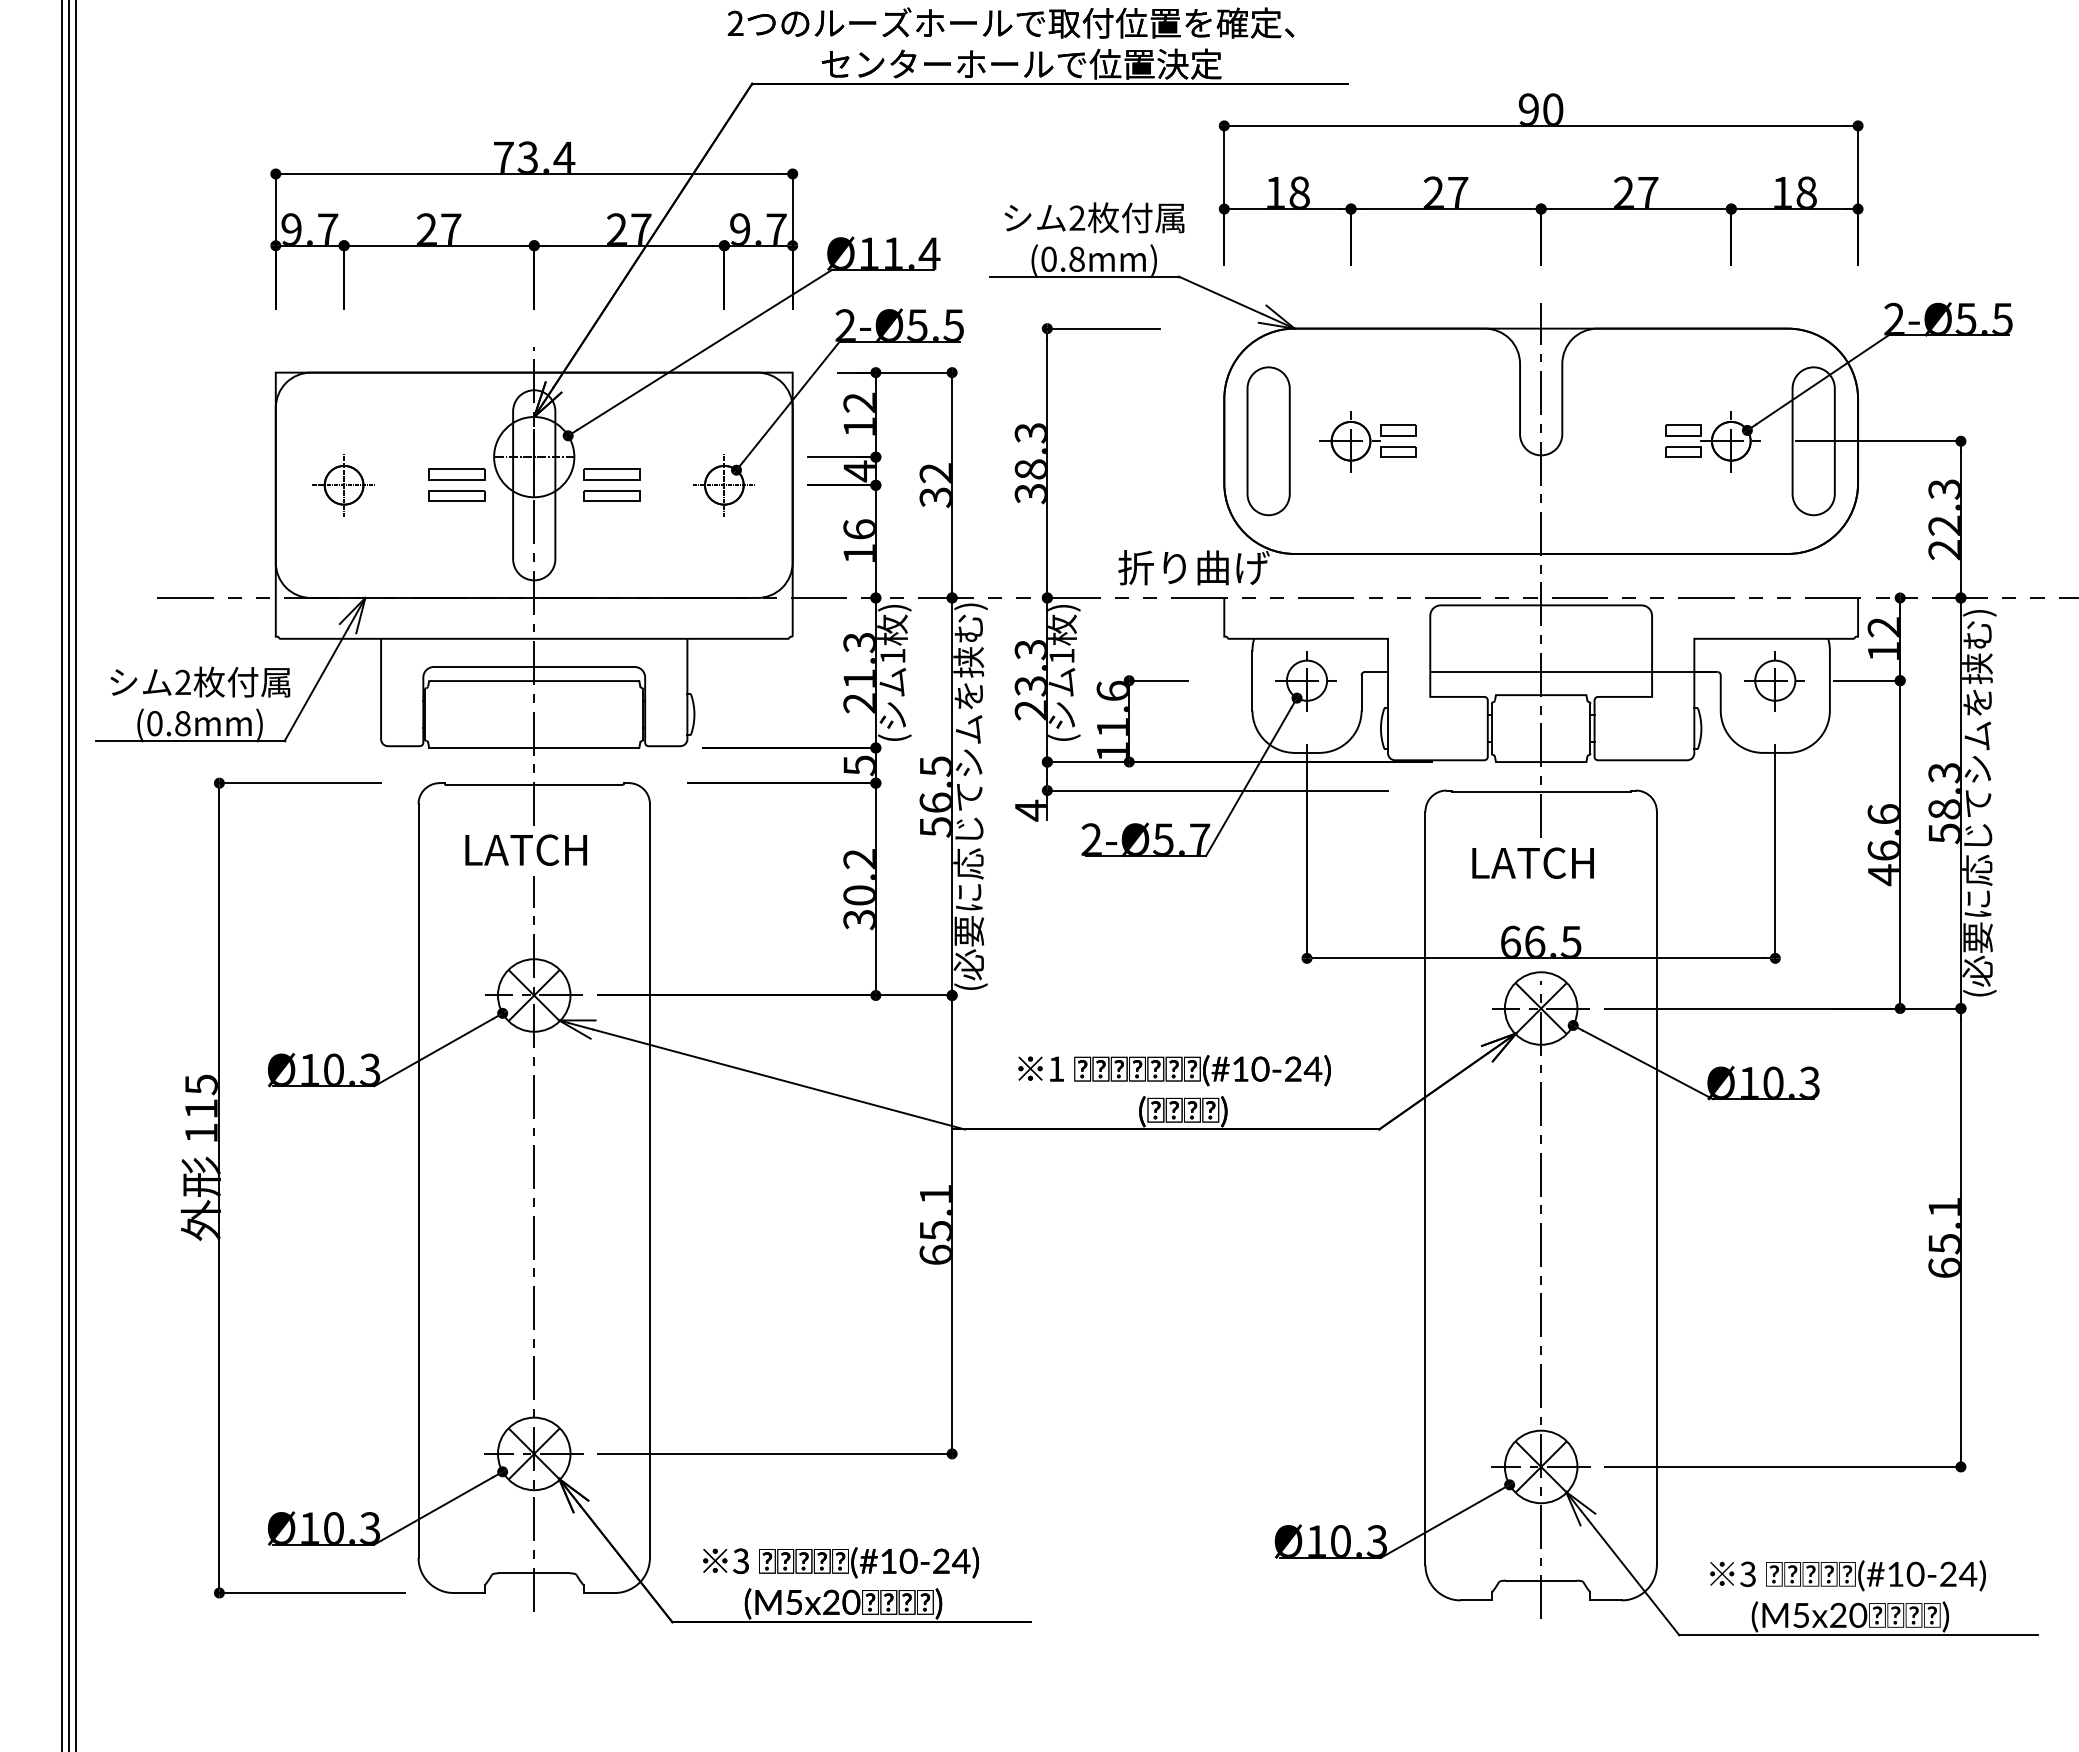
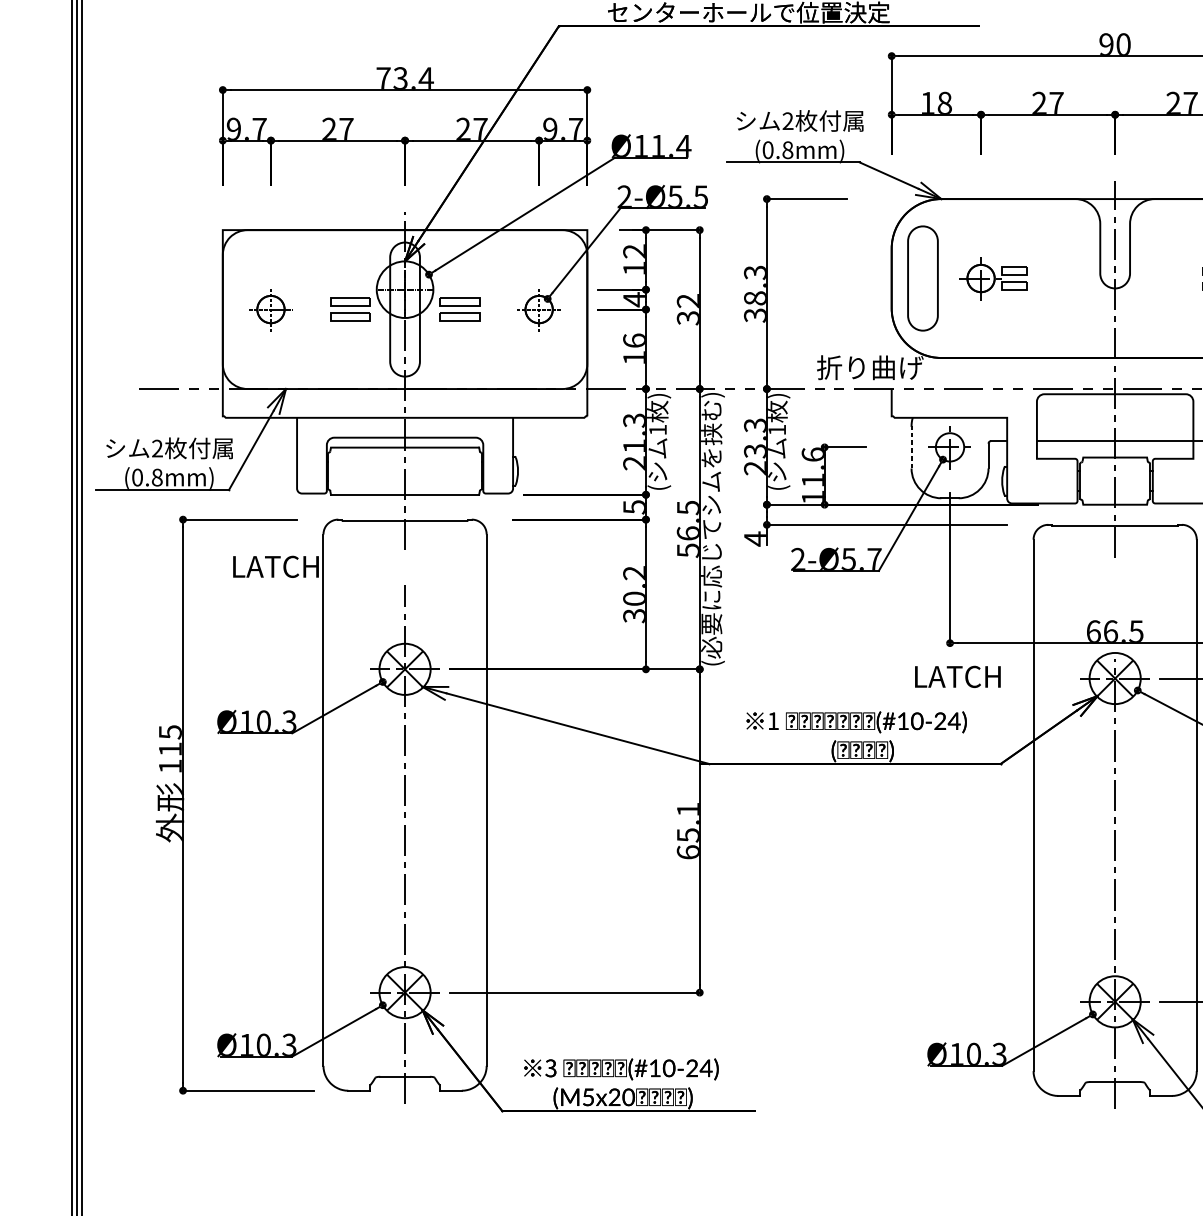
line: (1252, 680) -> (911, 447), solid -> dashed
text: (525, 849) -> (275, 566), moved
text: (1532, 862) -> (957, 676), moved

